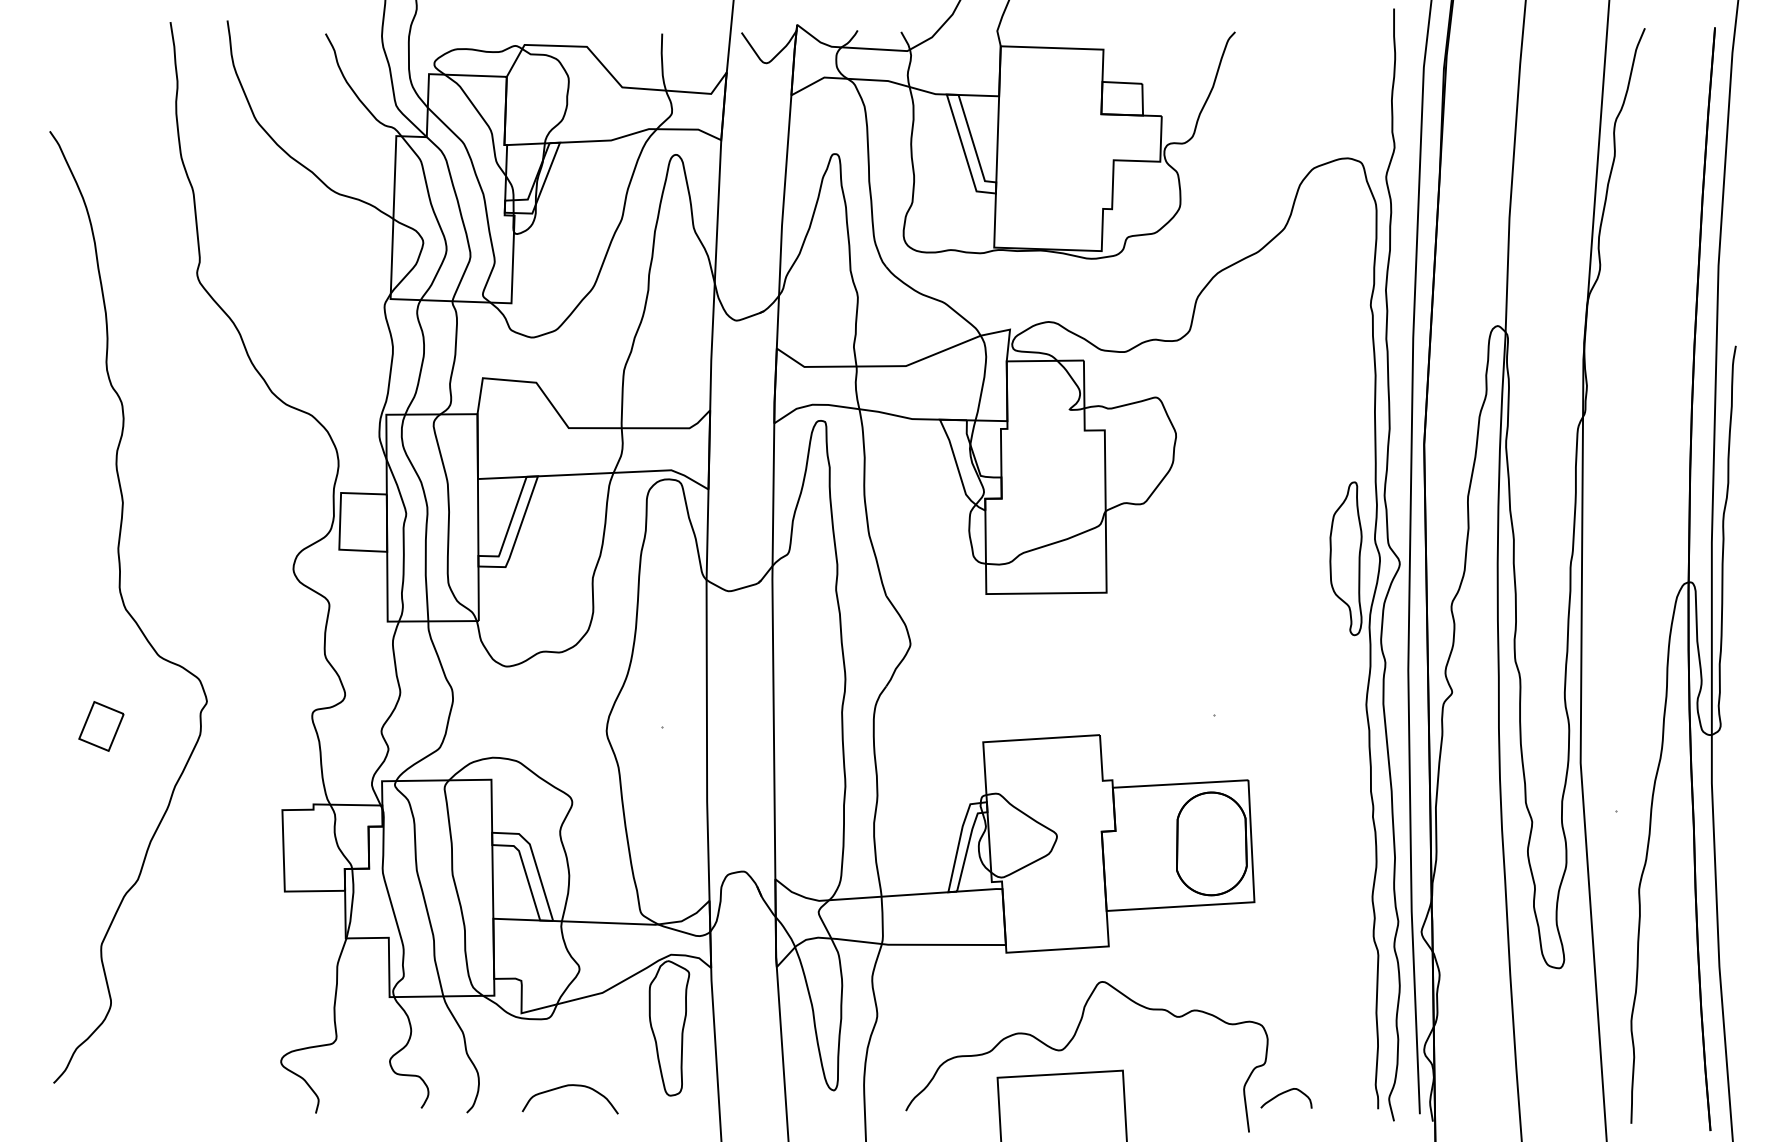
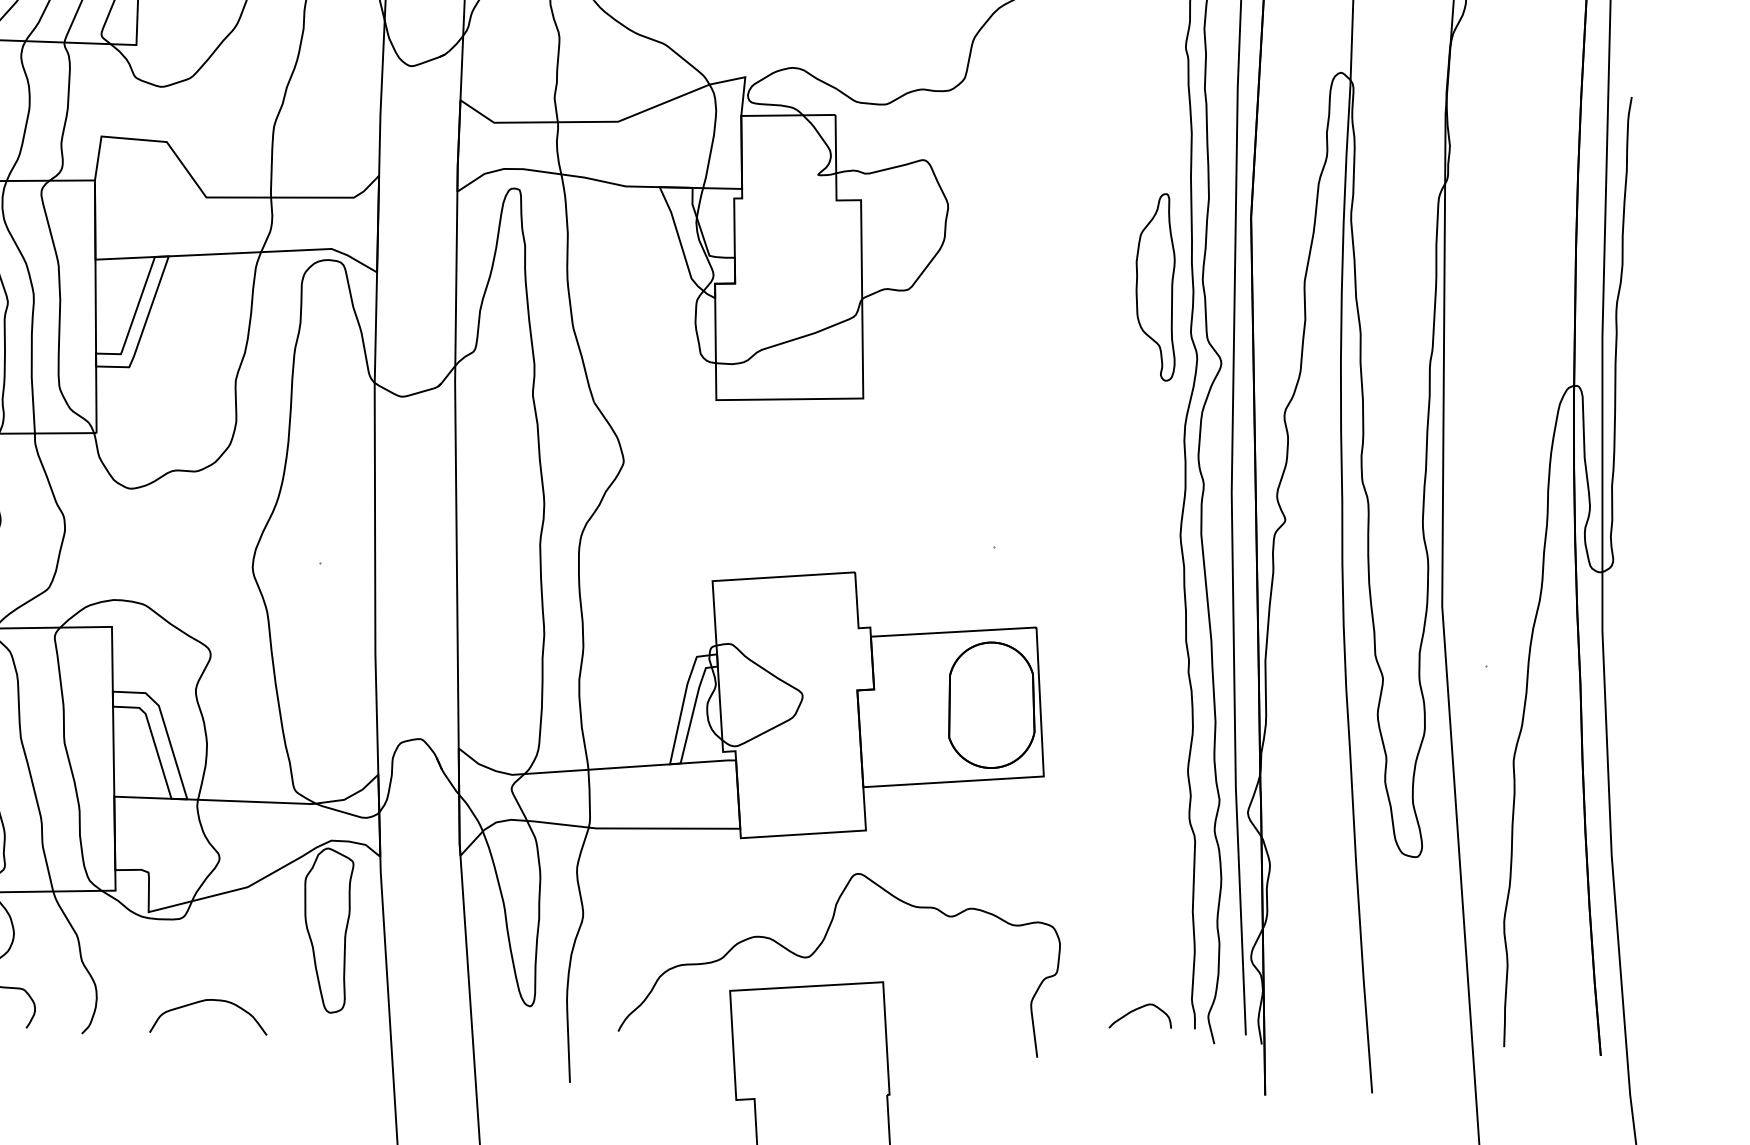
part: (1345, 558) -> (1155, 287), moved
curve: (1284, 1093) -> (1137, 1010), moved

